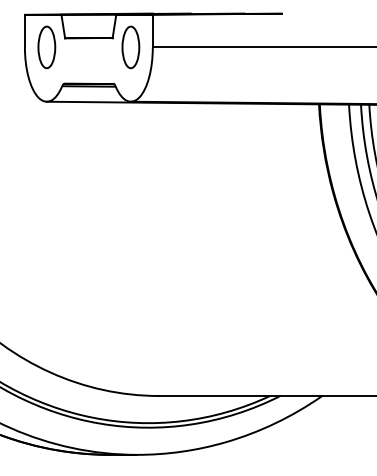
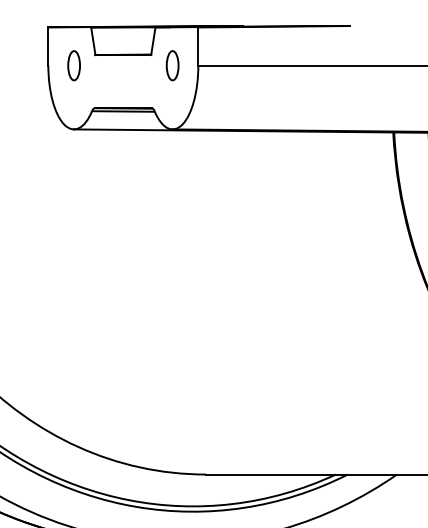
part: (46, 47) -> (73, 65), size x0.6
part: (130, 47) -> (172, 65), size x0.6

